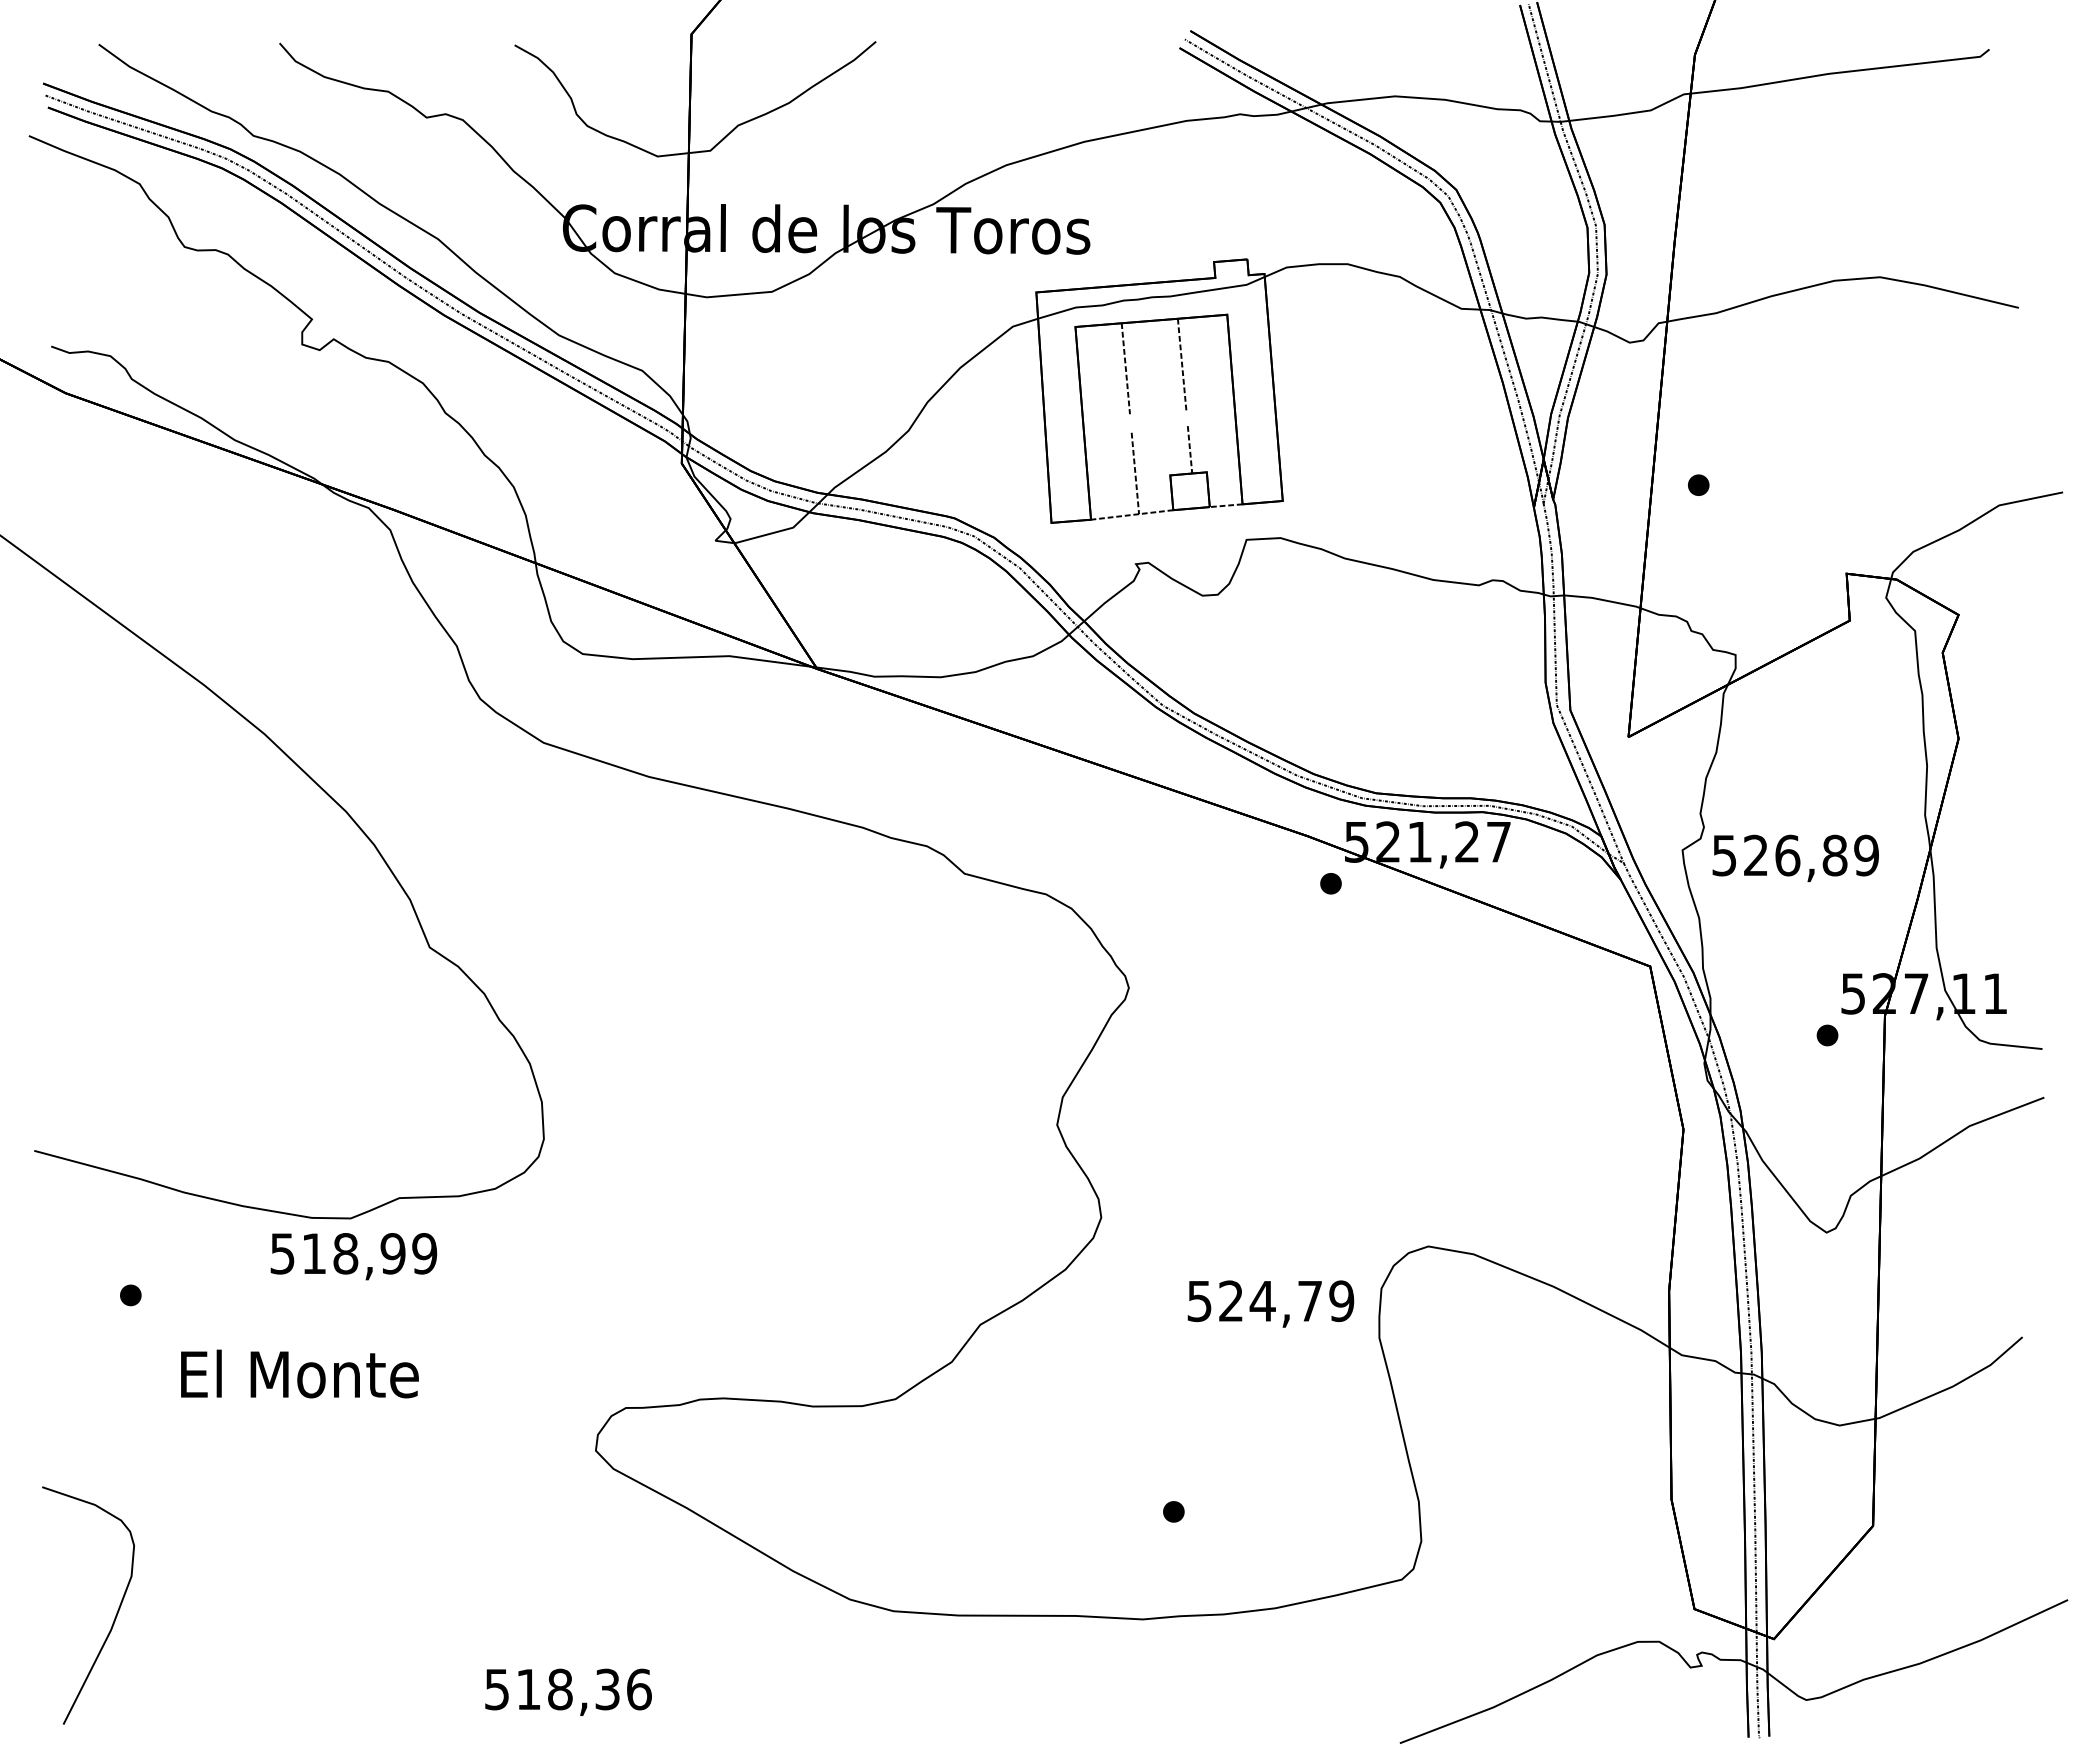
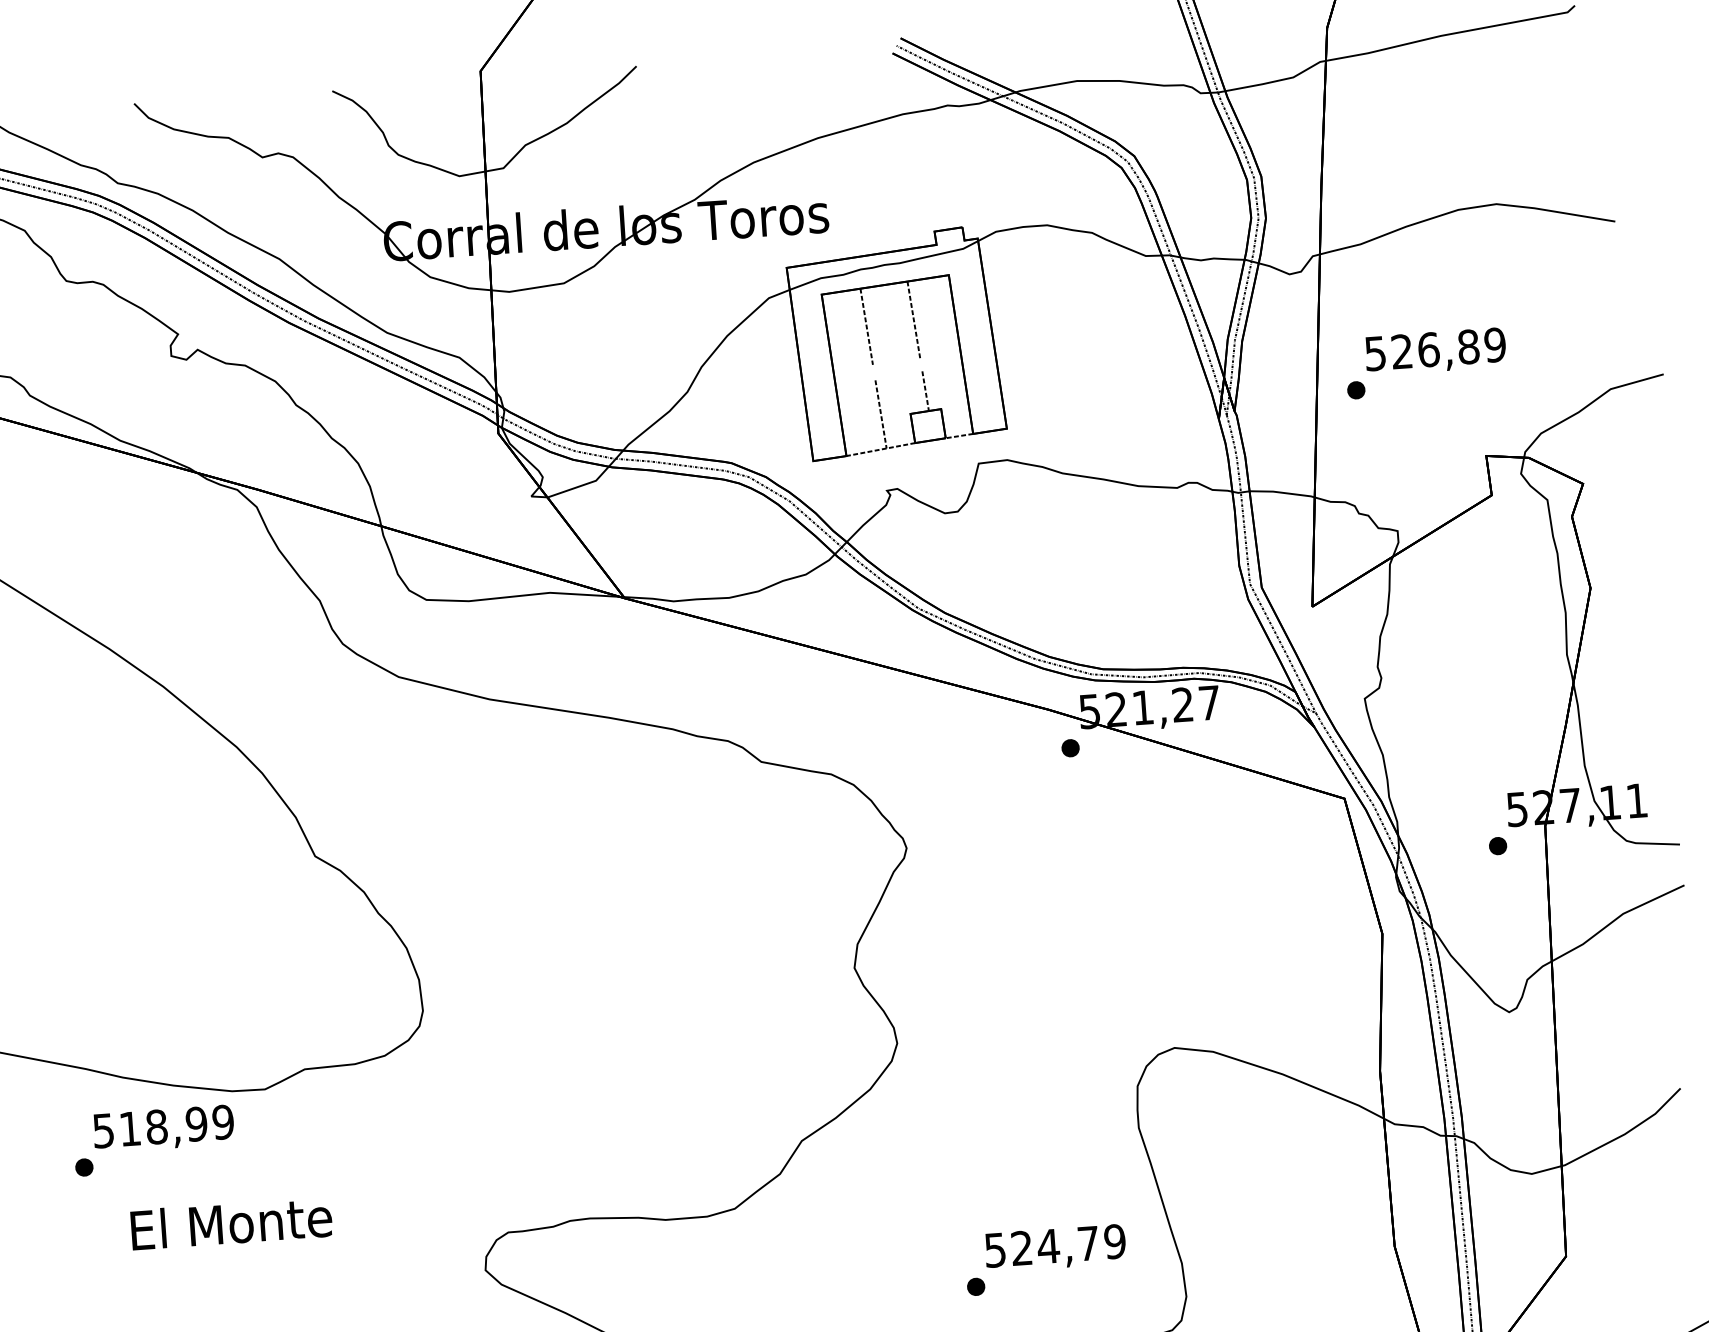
text: (1795, 858) -> (1435, 351), moved
text: (353, 1256) -> (163, 1128), moved
text: (1270, 1303) -> (1055, 1247), moved

